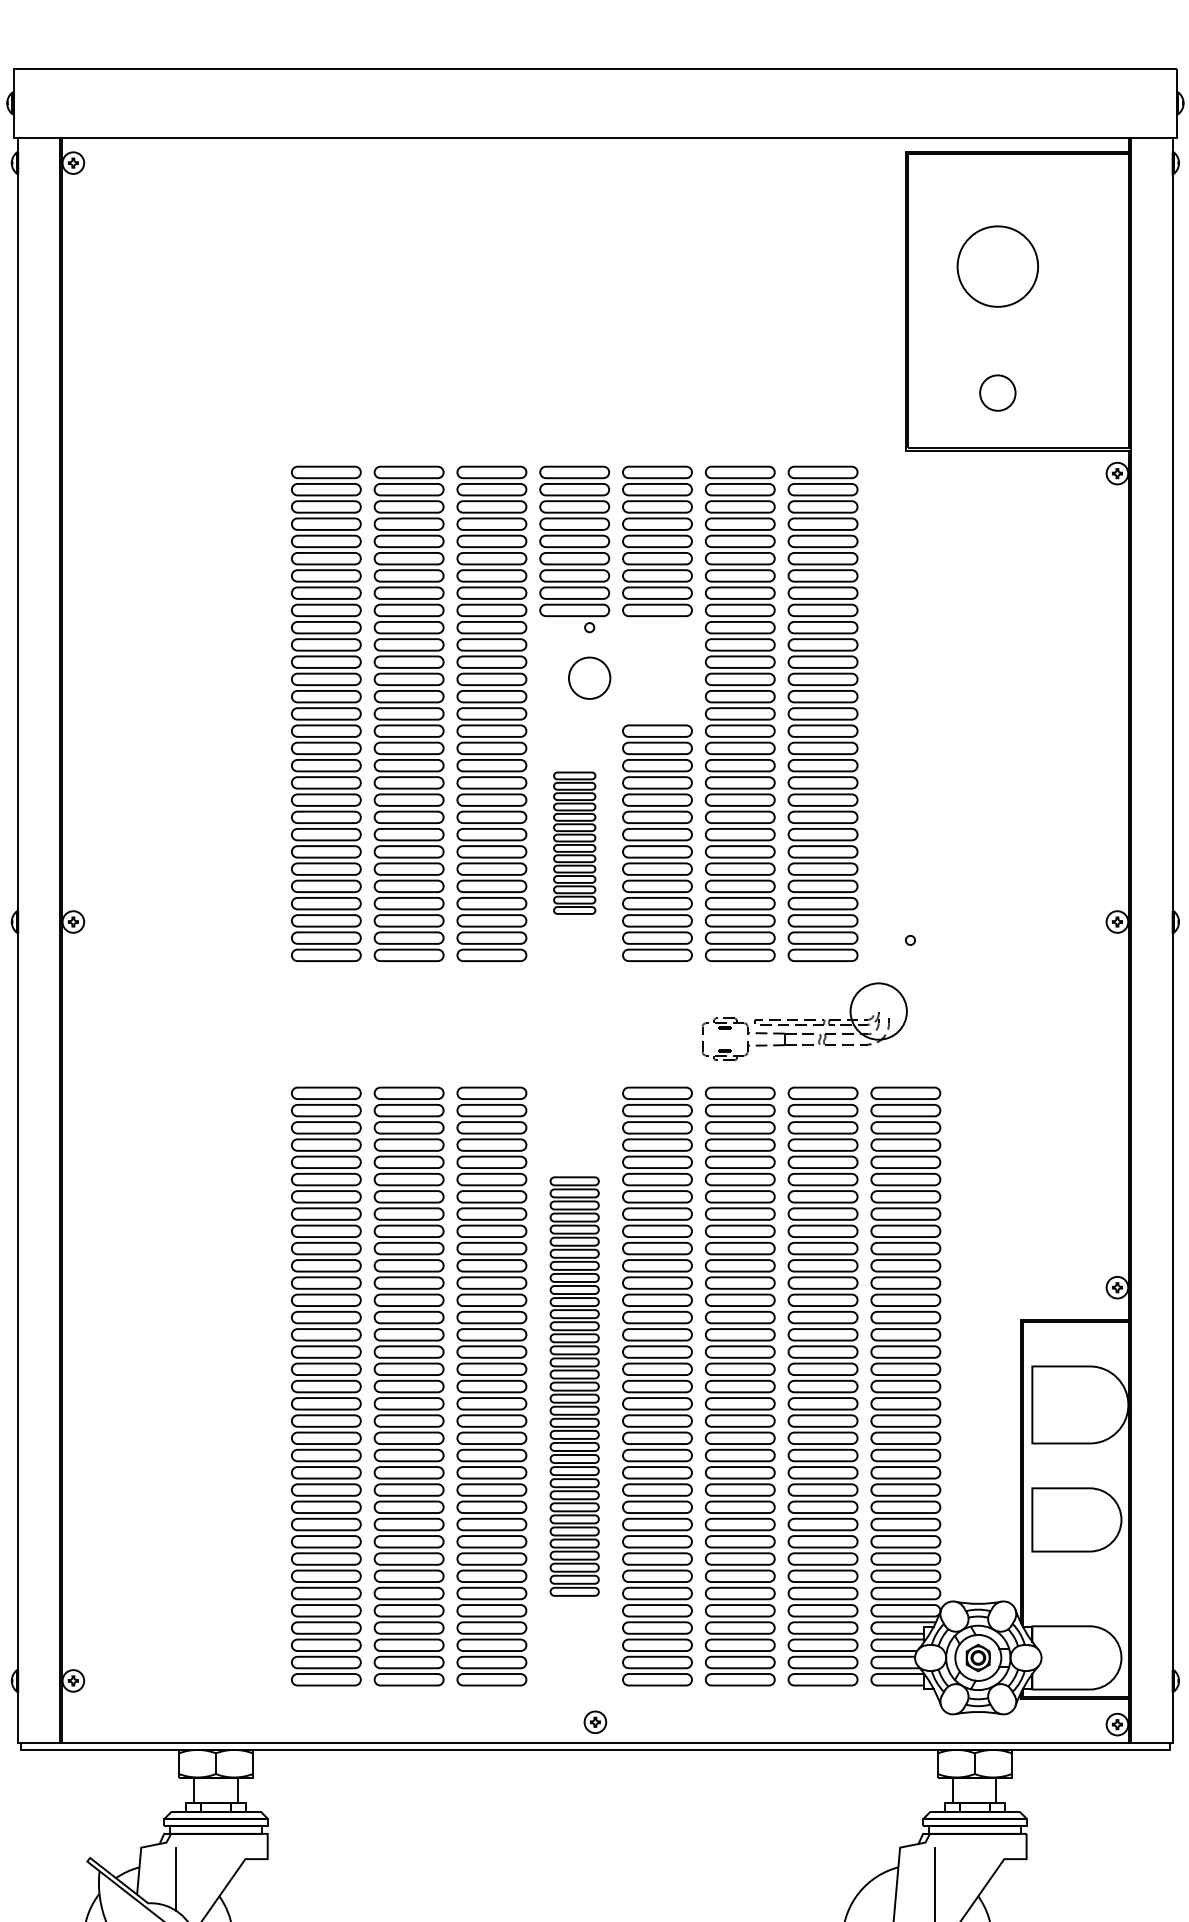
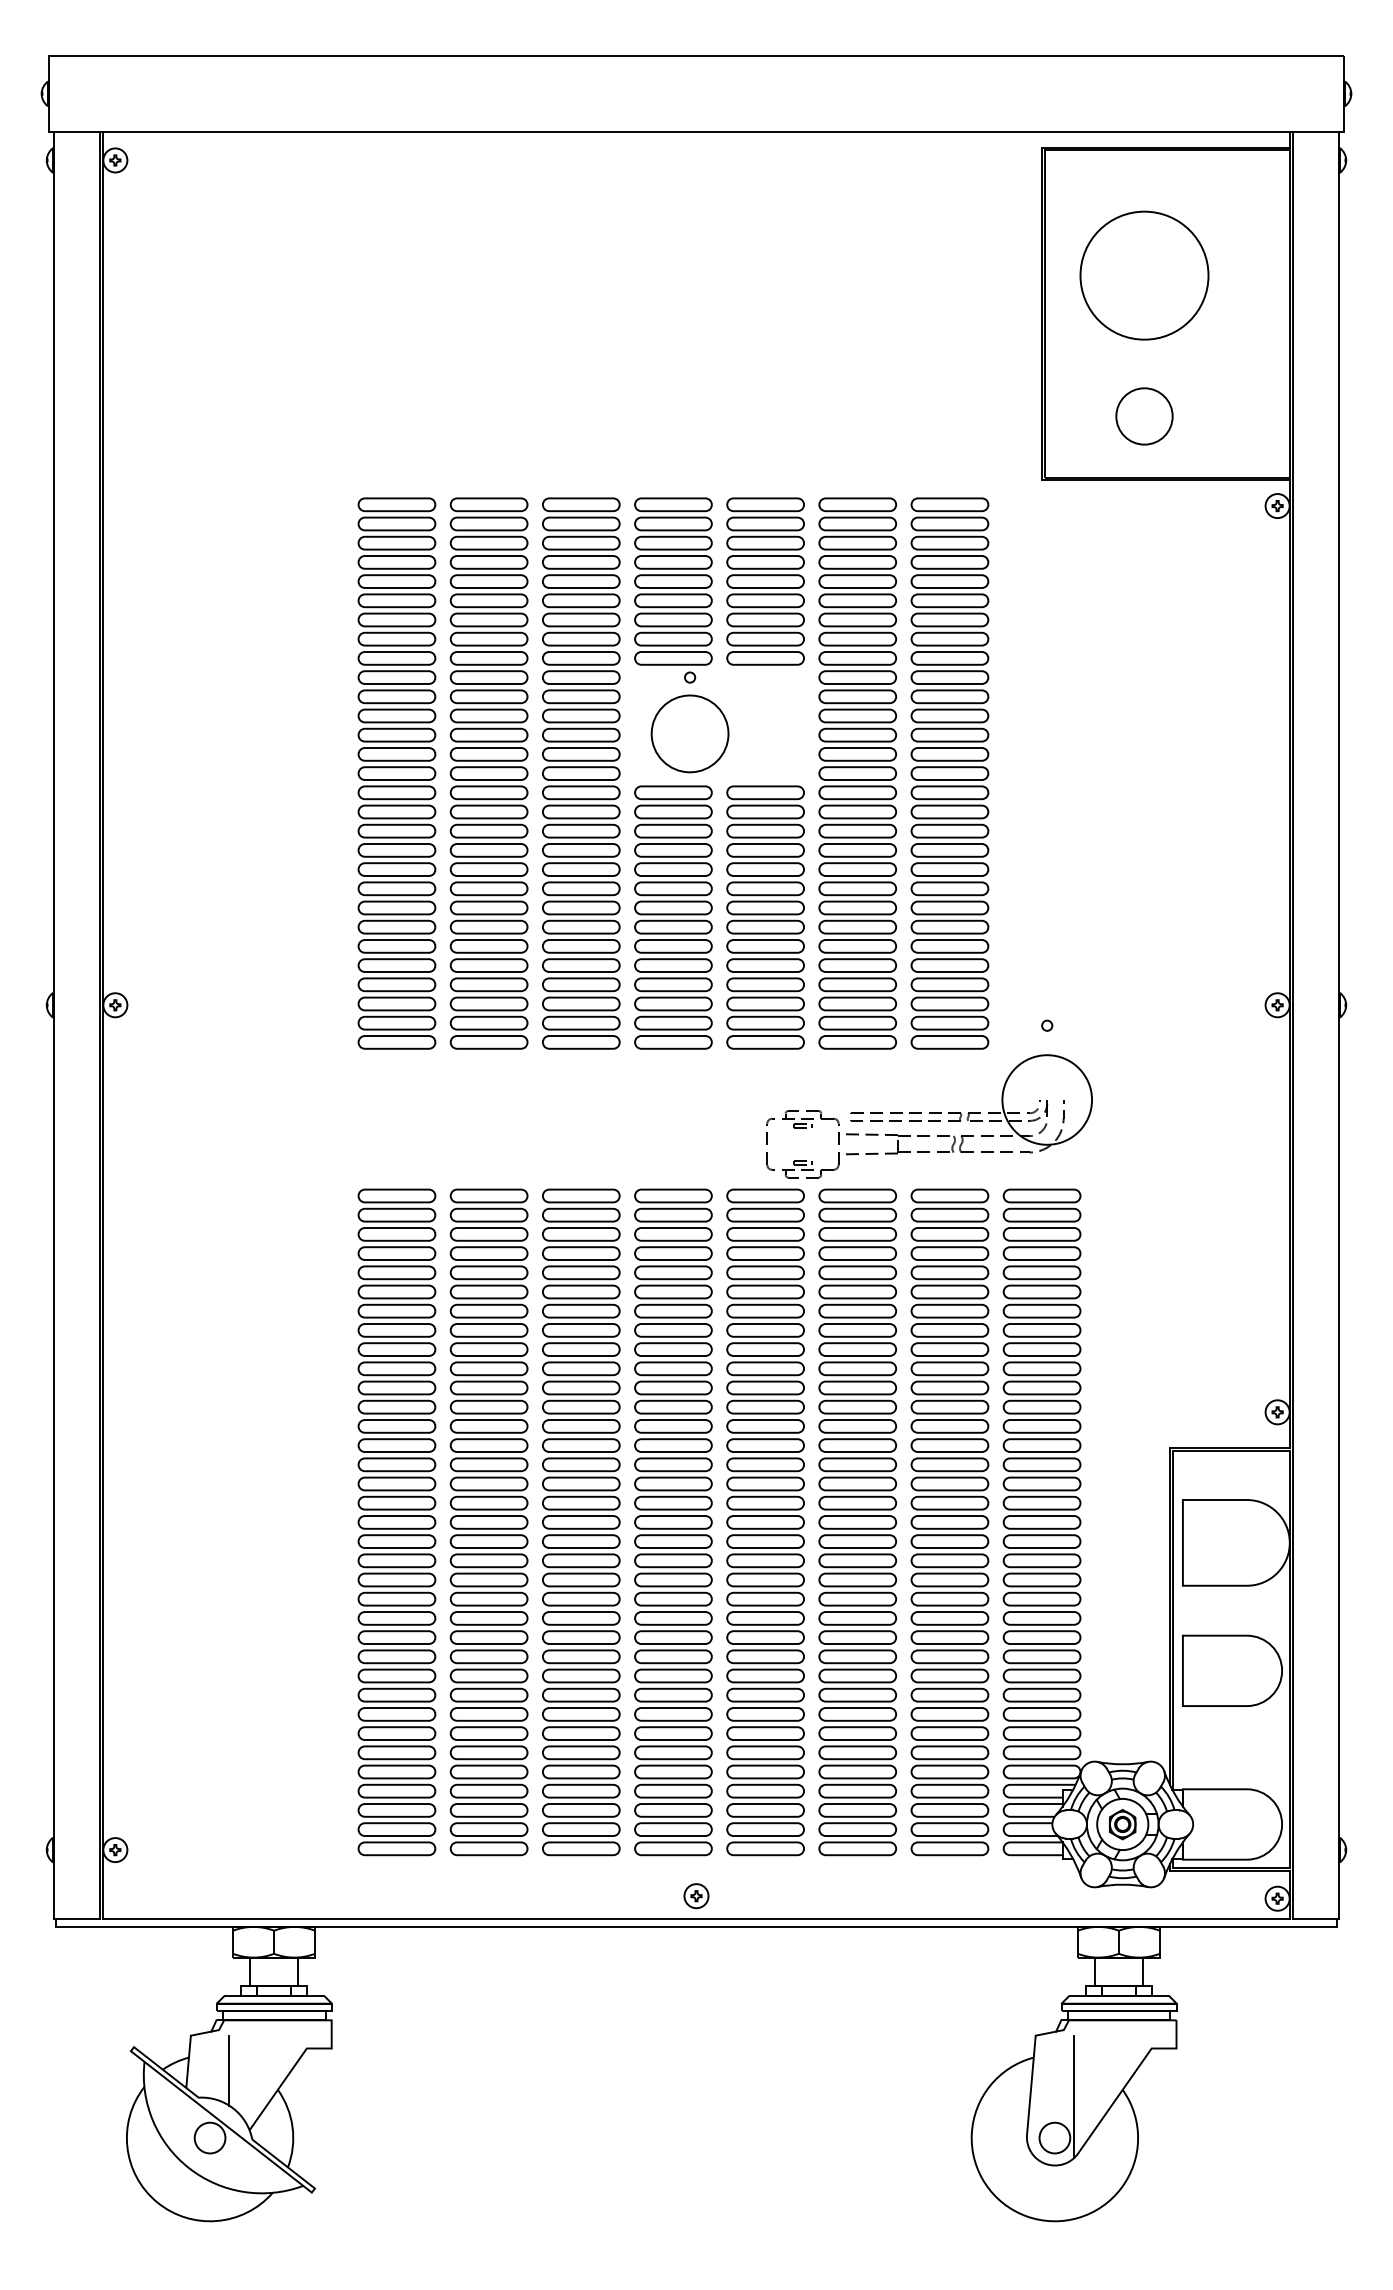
circle: (997, 266) -> (1144, 275), size x1.43
circle: (997, 393) -> (1144, 416), size x1.43
circle: (589, 677) -> (689, 733), size x1.67
part: (574, 843) -> (673, 917), size x1.67
part: (804, 1021) -> (929, 1116), size x1.43
part: (574, 1386) -> (673, 1522), size x1.43

